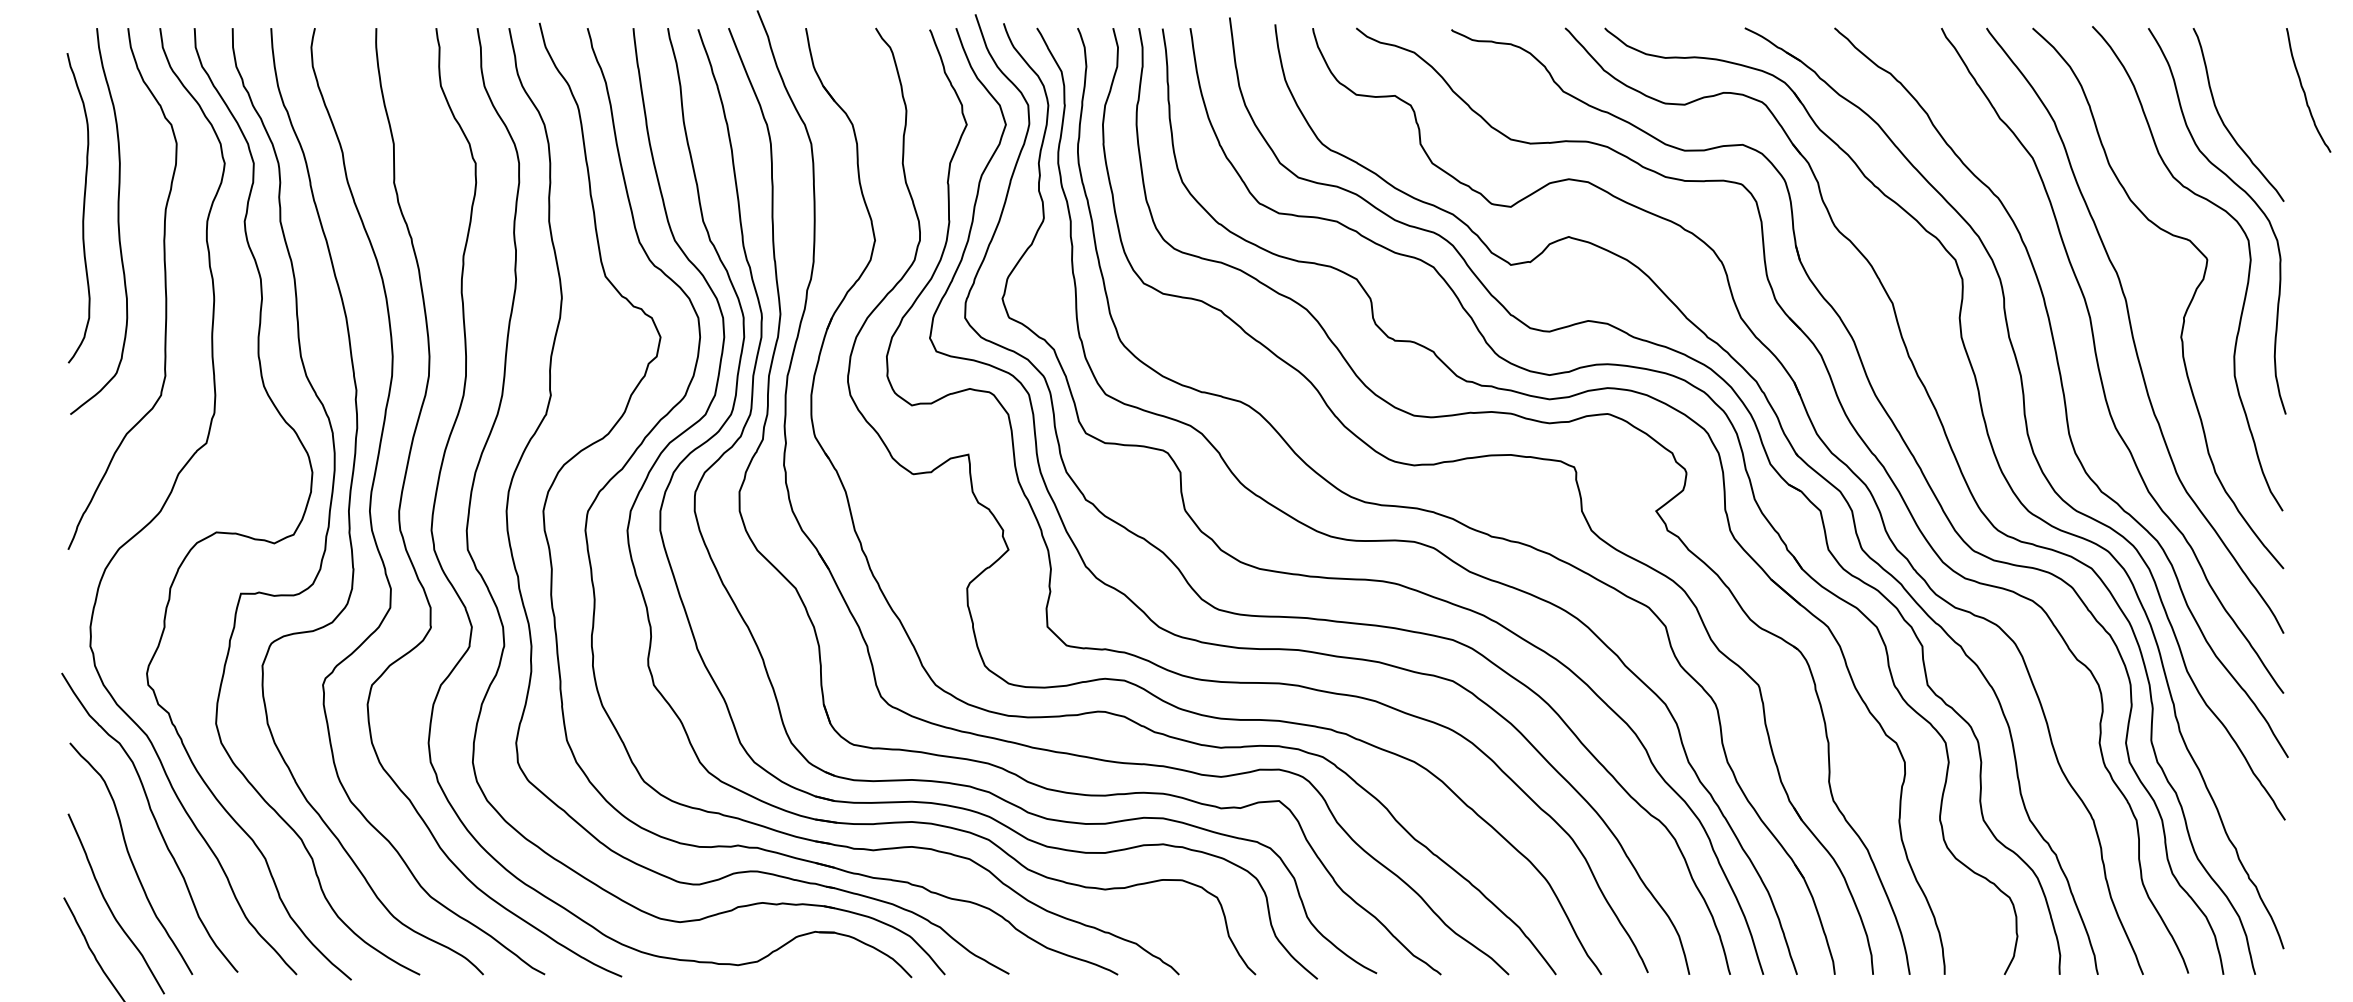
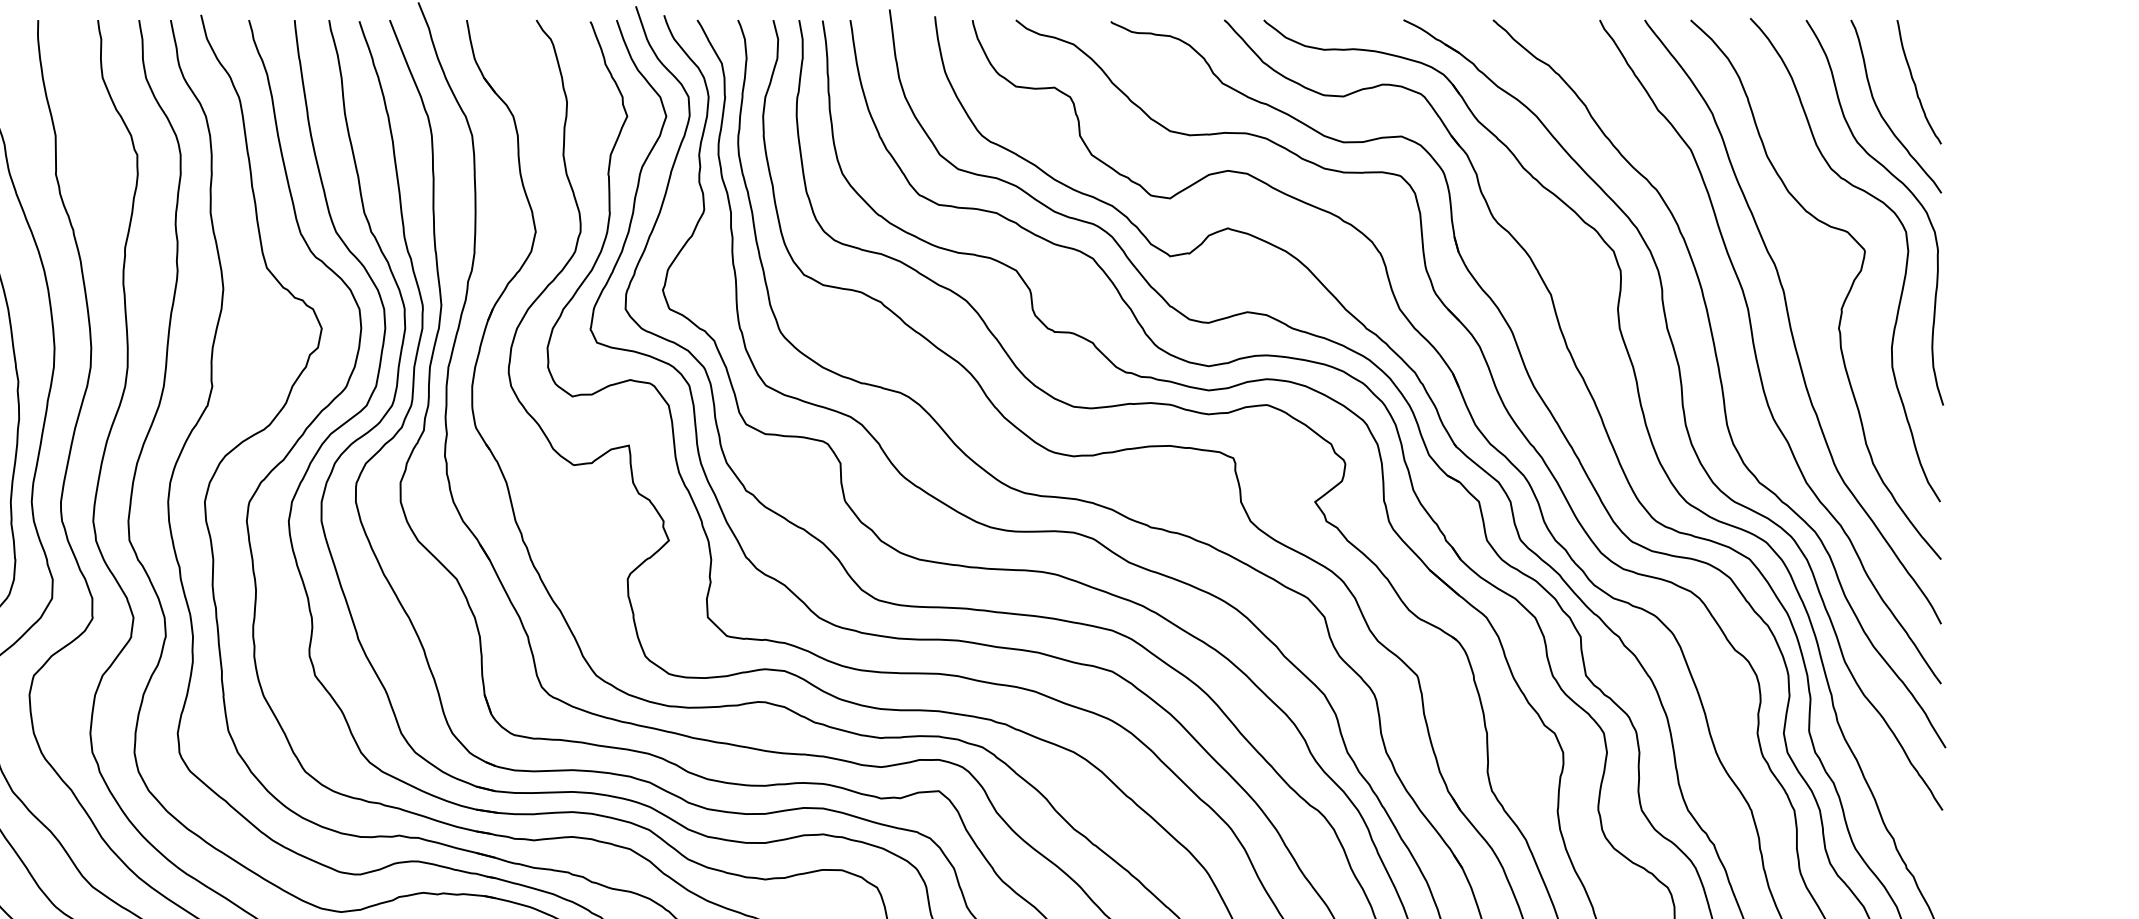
curve: (2305, 92) -> (1916, 84), moved

